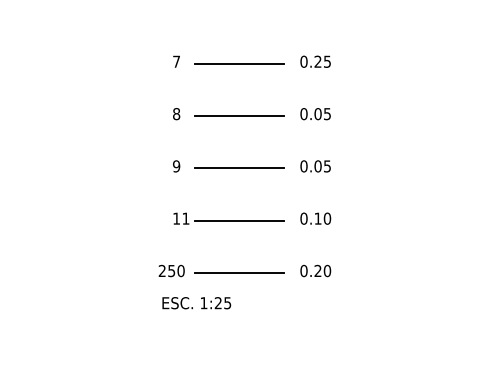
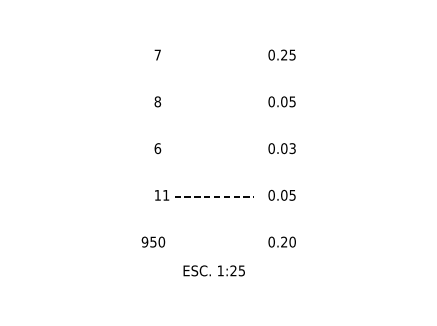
line: (239, 63) -> (214, 56), removed
line: (239, 115) -> (214, 103), removed
text: (327, 165) -> (292, 147), 0.05 -> 0.03
text: (176, 166) -> (157, 148), 9 -> 6
line: (239, 168) -> (214, 150), removed
text: (322, 218) -> (288, 195), 0.10 -> 0.05
line: (240, 220) -> (214, 196), solid -> dashed
text: (161, 271) -> (144, 242), 250 -> 950
line: (239, 272) -> (214, 243), removed
text: (196, 303) -> (214, 271), moved

